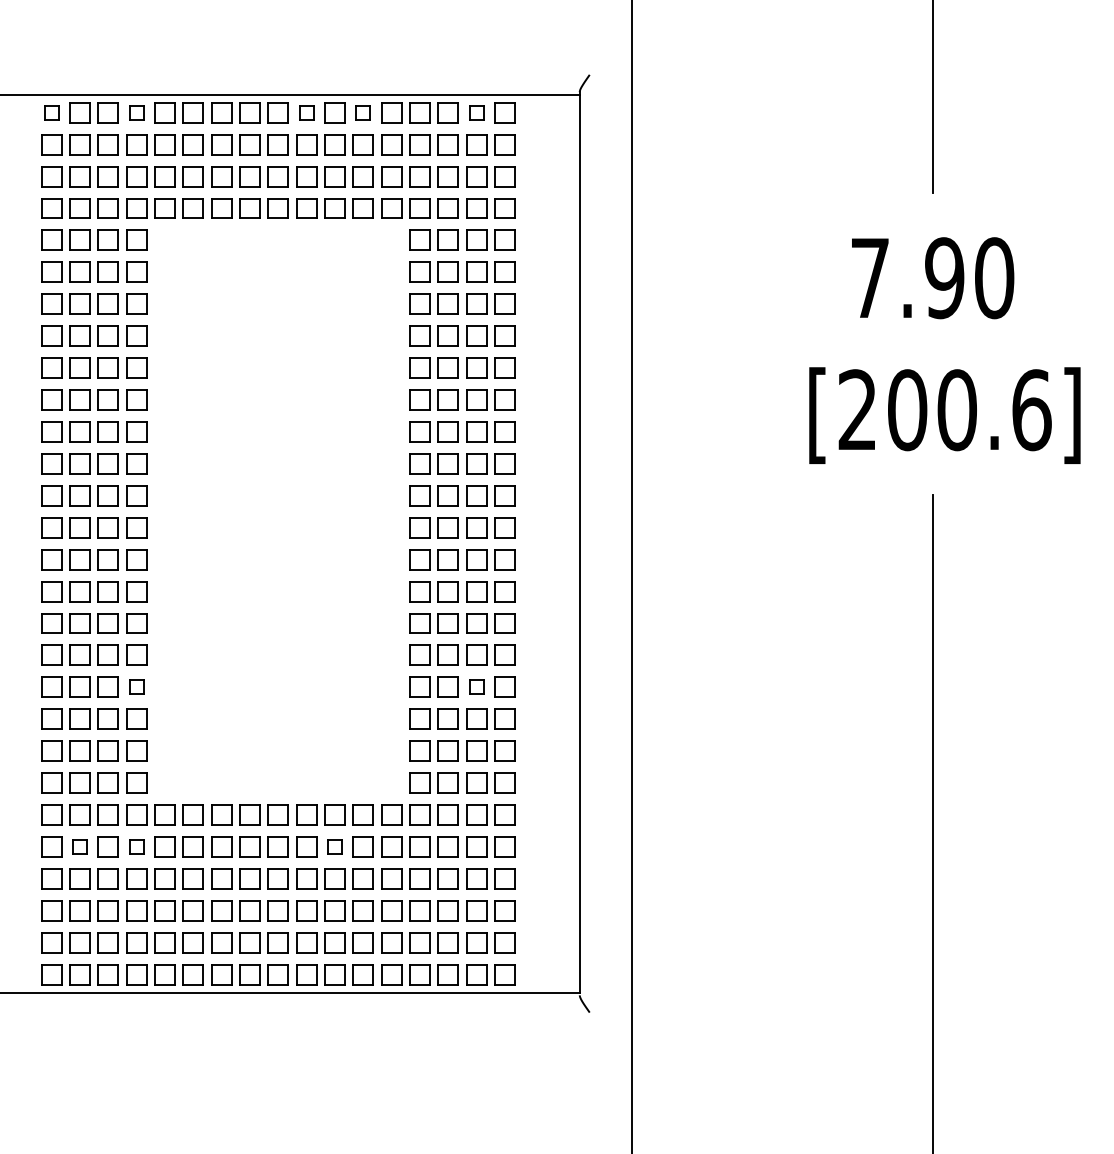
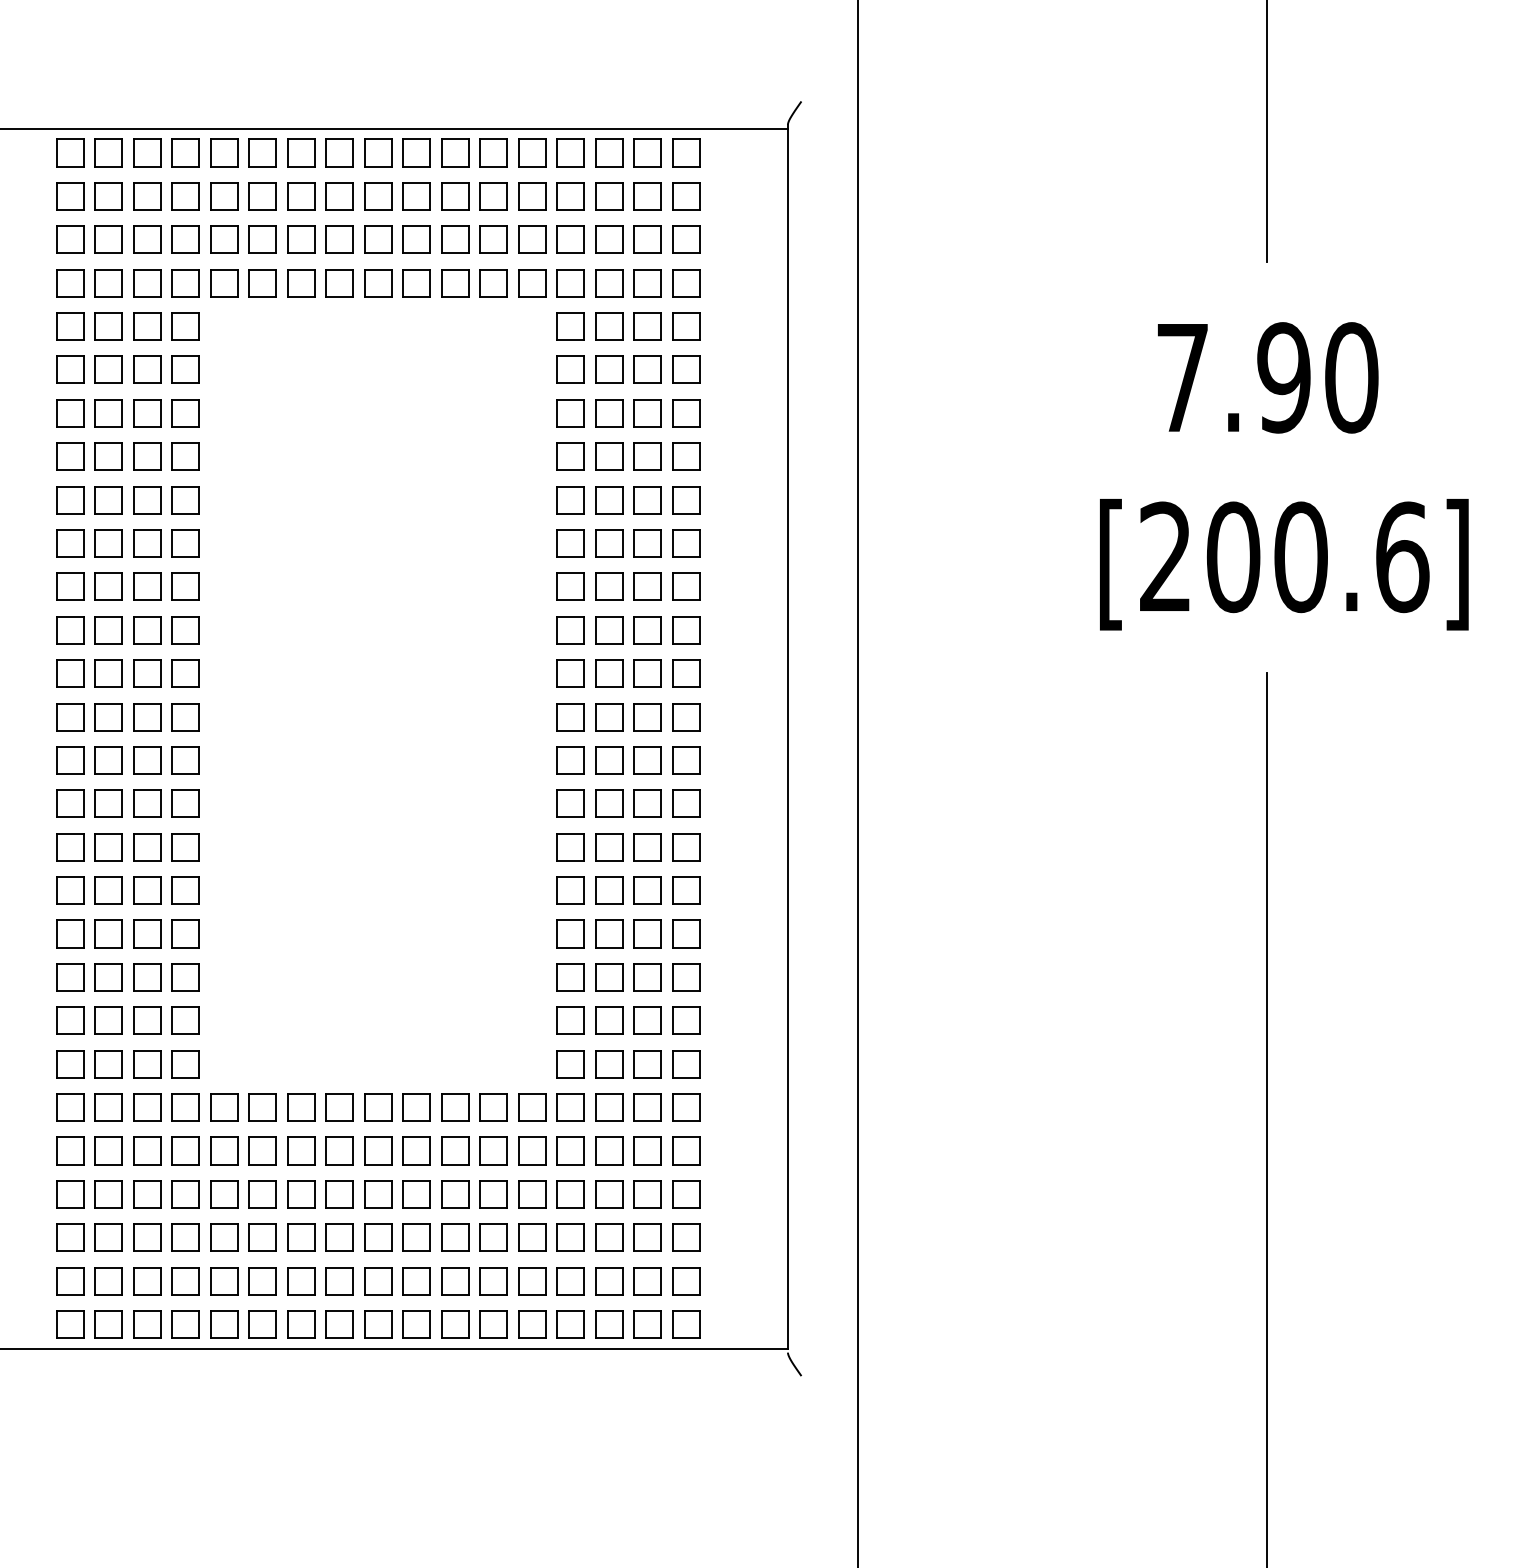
part: (51, 112) -> (70, 152), size x1.43
part: (136, 112) -> (185, 152), size x1.43
part: (306, 112) -> (416, 152), size x1.43
part: (363, 112) -> (493, 152), size x1.43
part: (476, 112) -> (647, 152), size x1.43
part: (136, 686) -> (185, 933), size x1.43
part: (476, 686) -> (647, 933), size x1.43
part: (79, 846) -> (108, 1150), size x1.43
part: (136, 846) -> (185, 1150), size x1.43
part: (335, 846) -> (455, 1150), size x1.43

